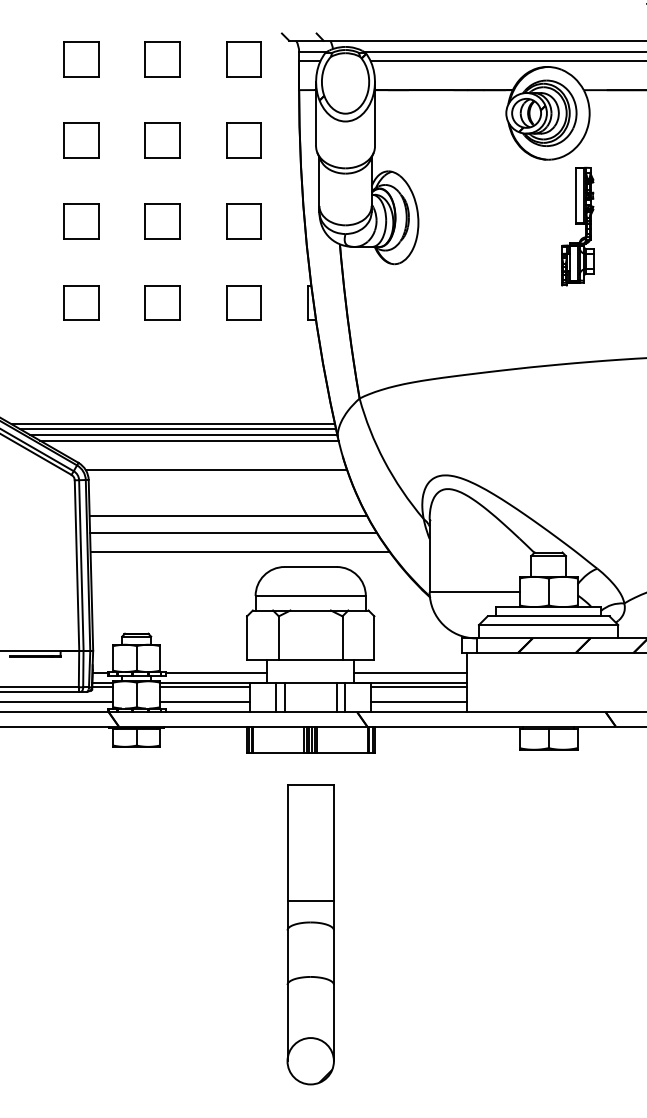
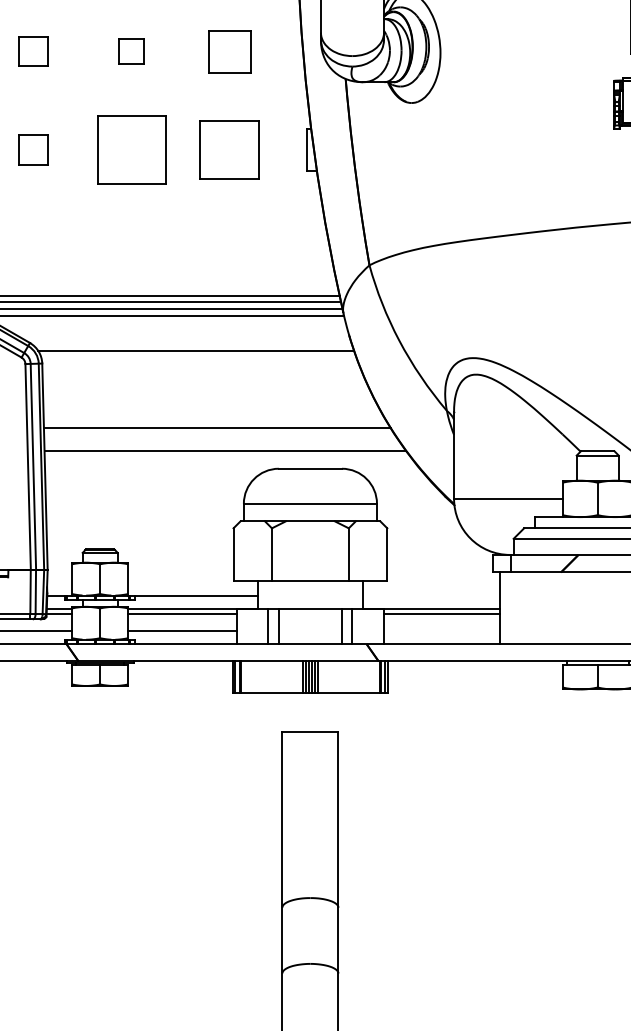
part: (81, 221) -> (33, 51), size x0.7
part: (162, 221) -> (131, 51), size x0.6
part: (81, 302) -> (33, 149), size x0.7
part: (162, 302) -> (131, 149), size x1.6
part: (243, 302) -> (229, 149), size x1.4
line: (228, 515) -> (211, 406), removed
line: (410, 672) -> (430, 596), removed
line: (419, 701) -> (441, 631), removed
line: (310, 900) -> (310, 871), removed

